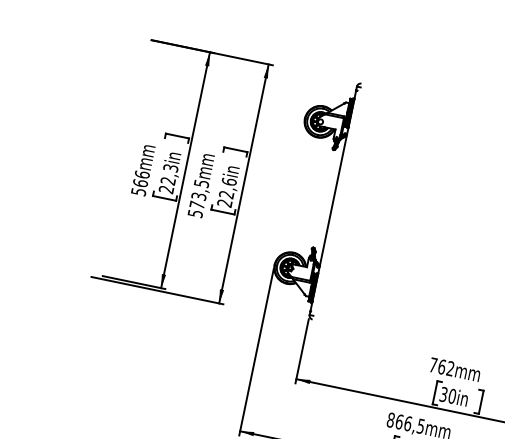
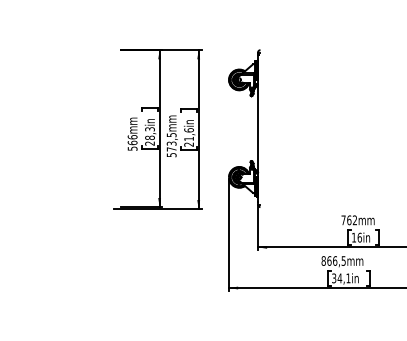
text: (167, 180) -> (149, 137), 22,3in -> 28,3in
text: (225, 195) -> (188, 139), 22,6in -> 21,6in
text: (447, 395) -> (356, 237), 30in -> 16in

